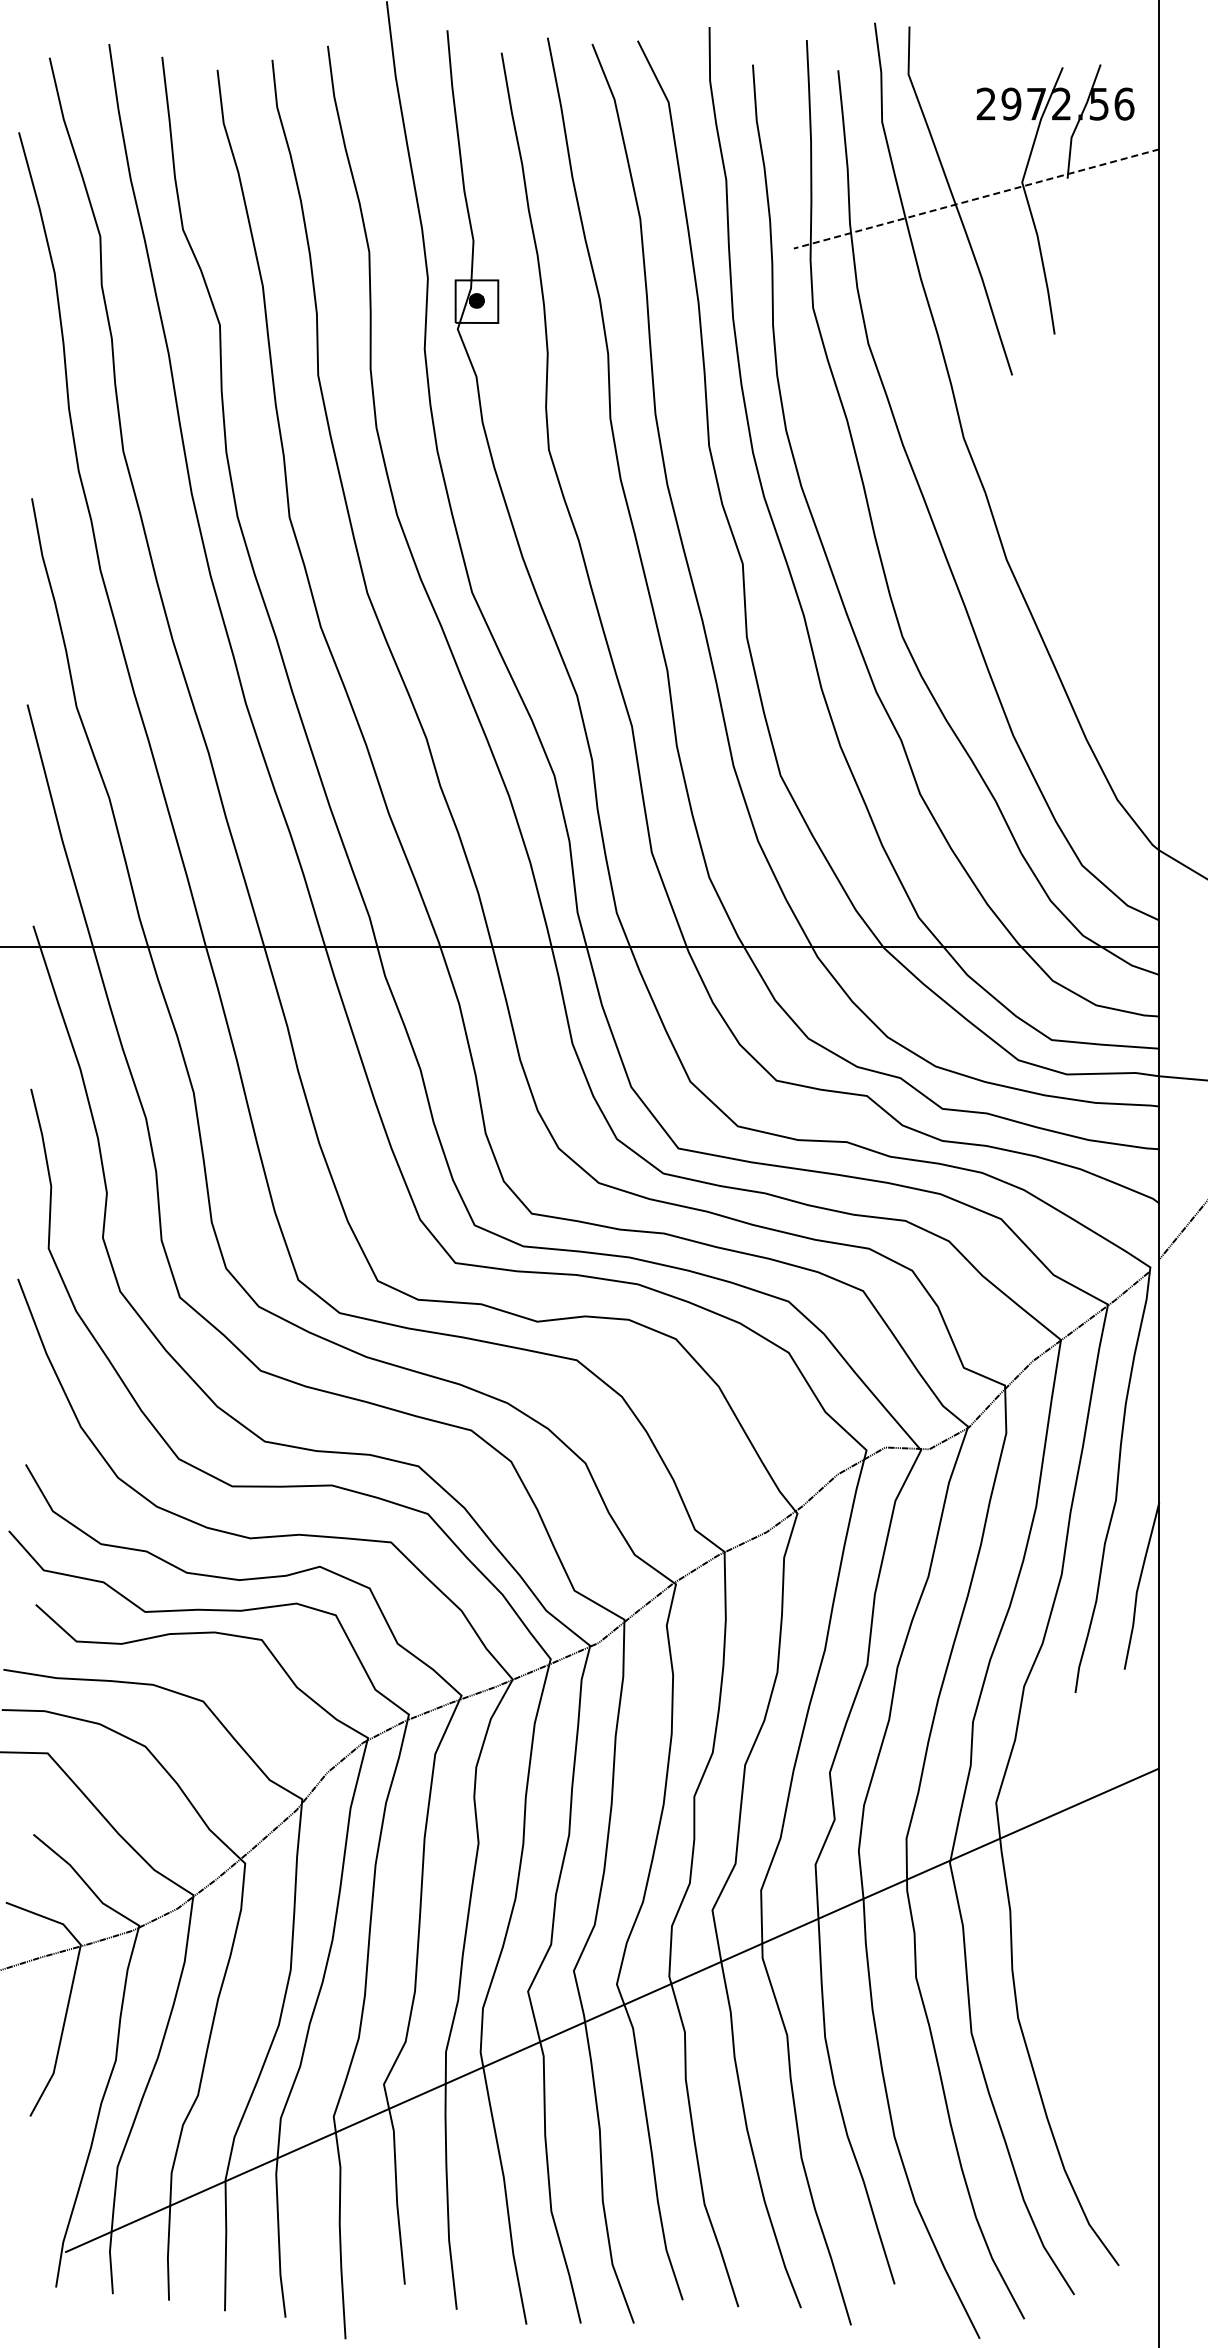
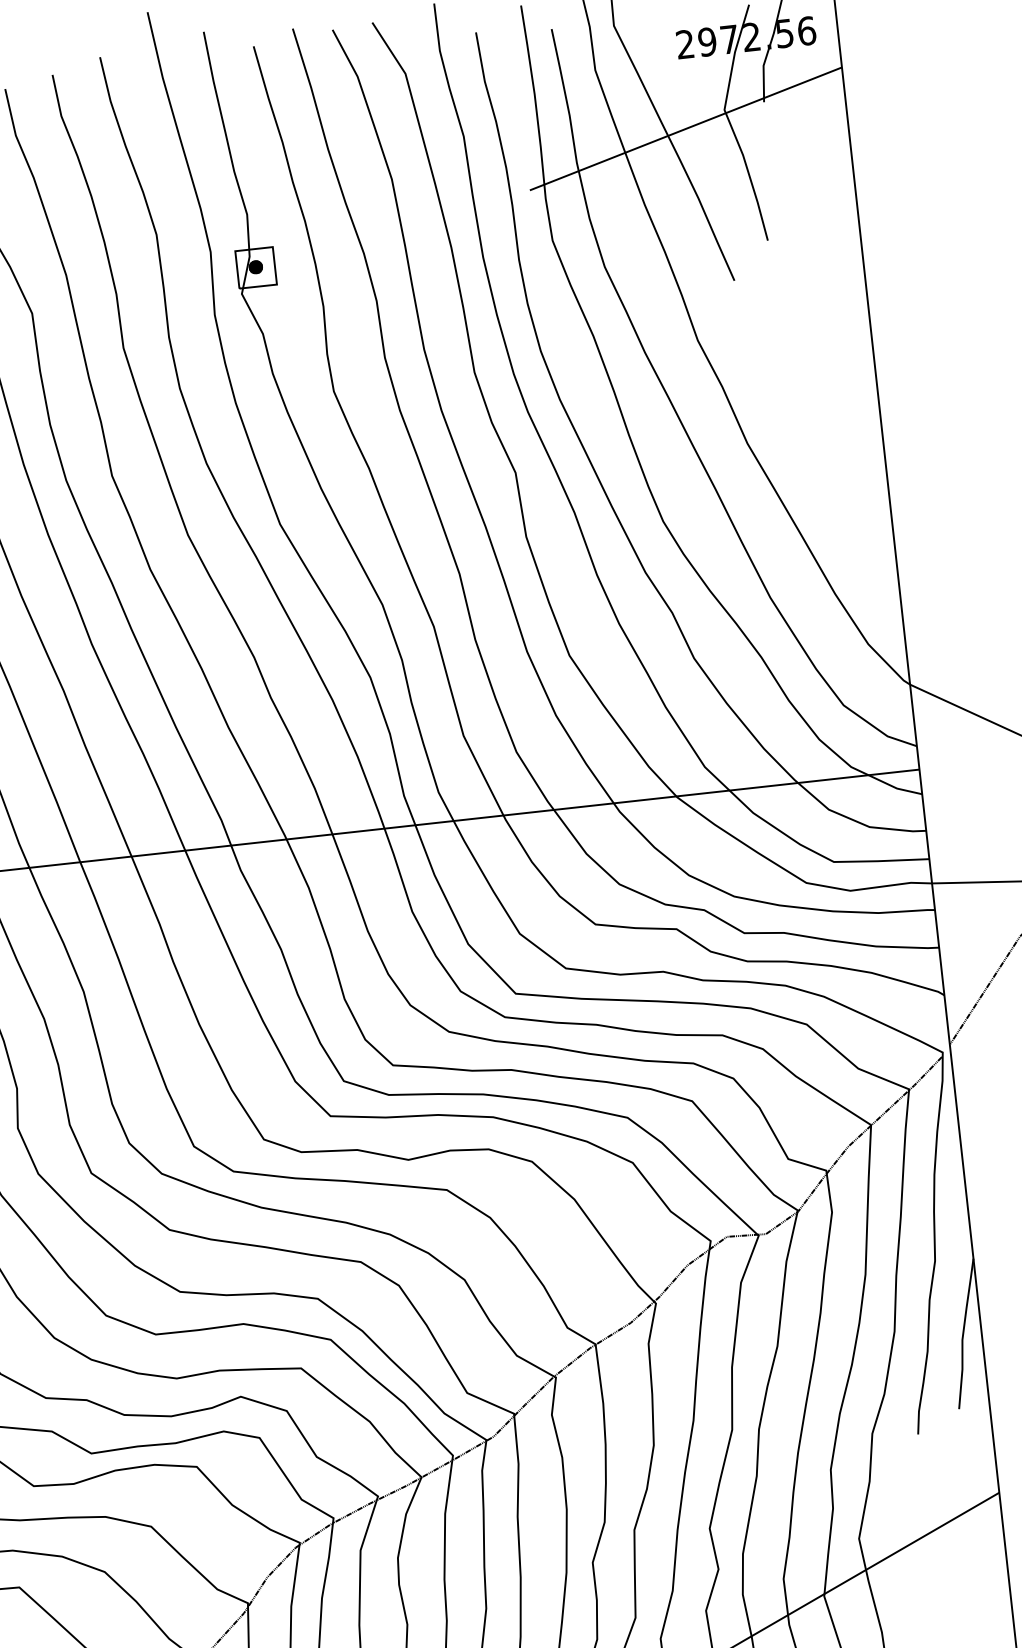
line: (976, 199) -> (685, 129), dashed -> solid

